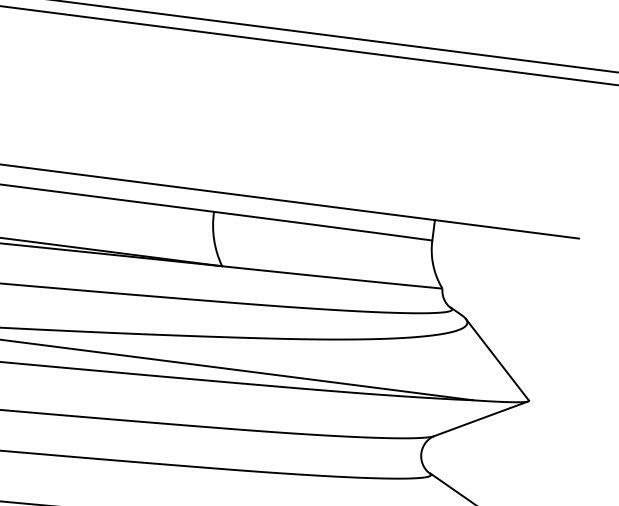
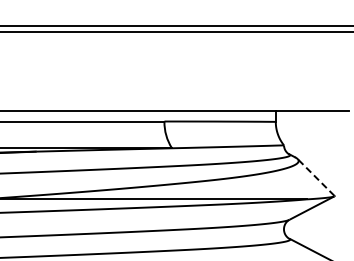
line: (496, 359) -> (315, 177), solid -> dashed

